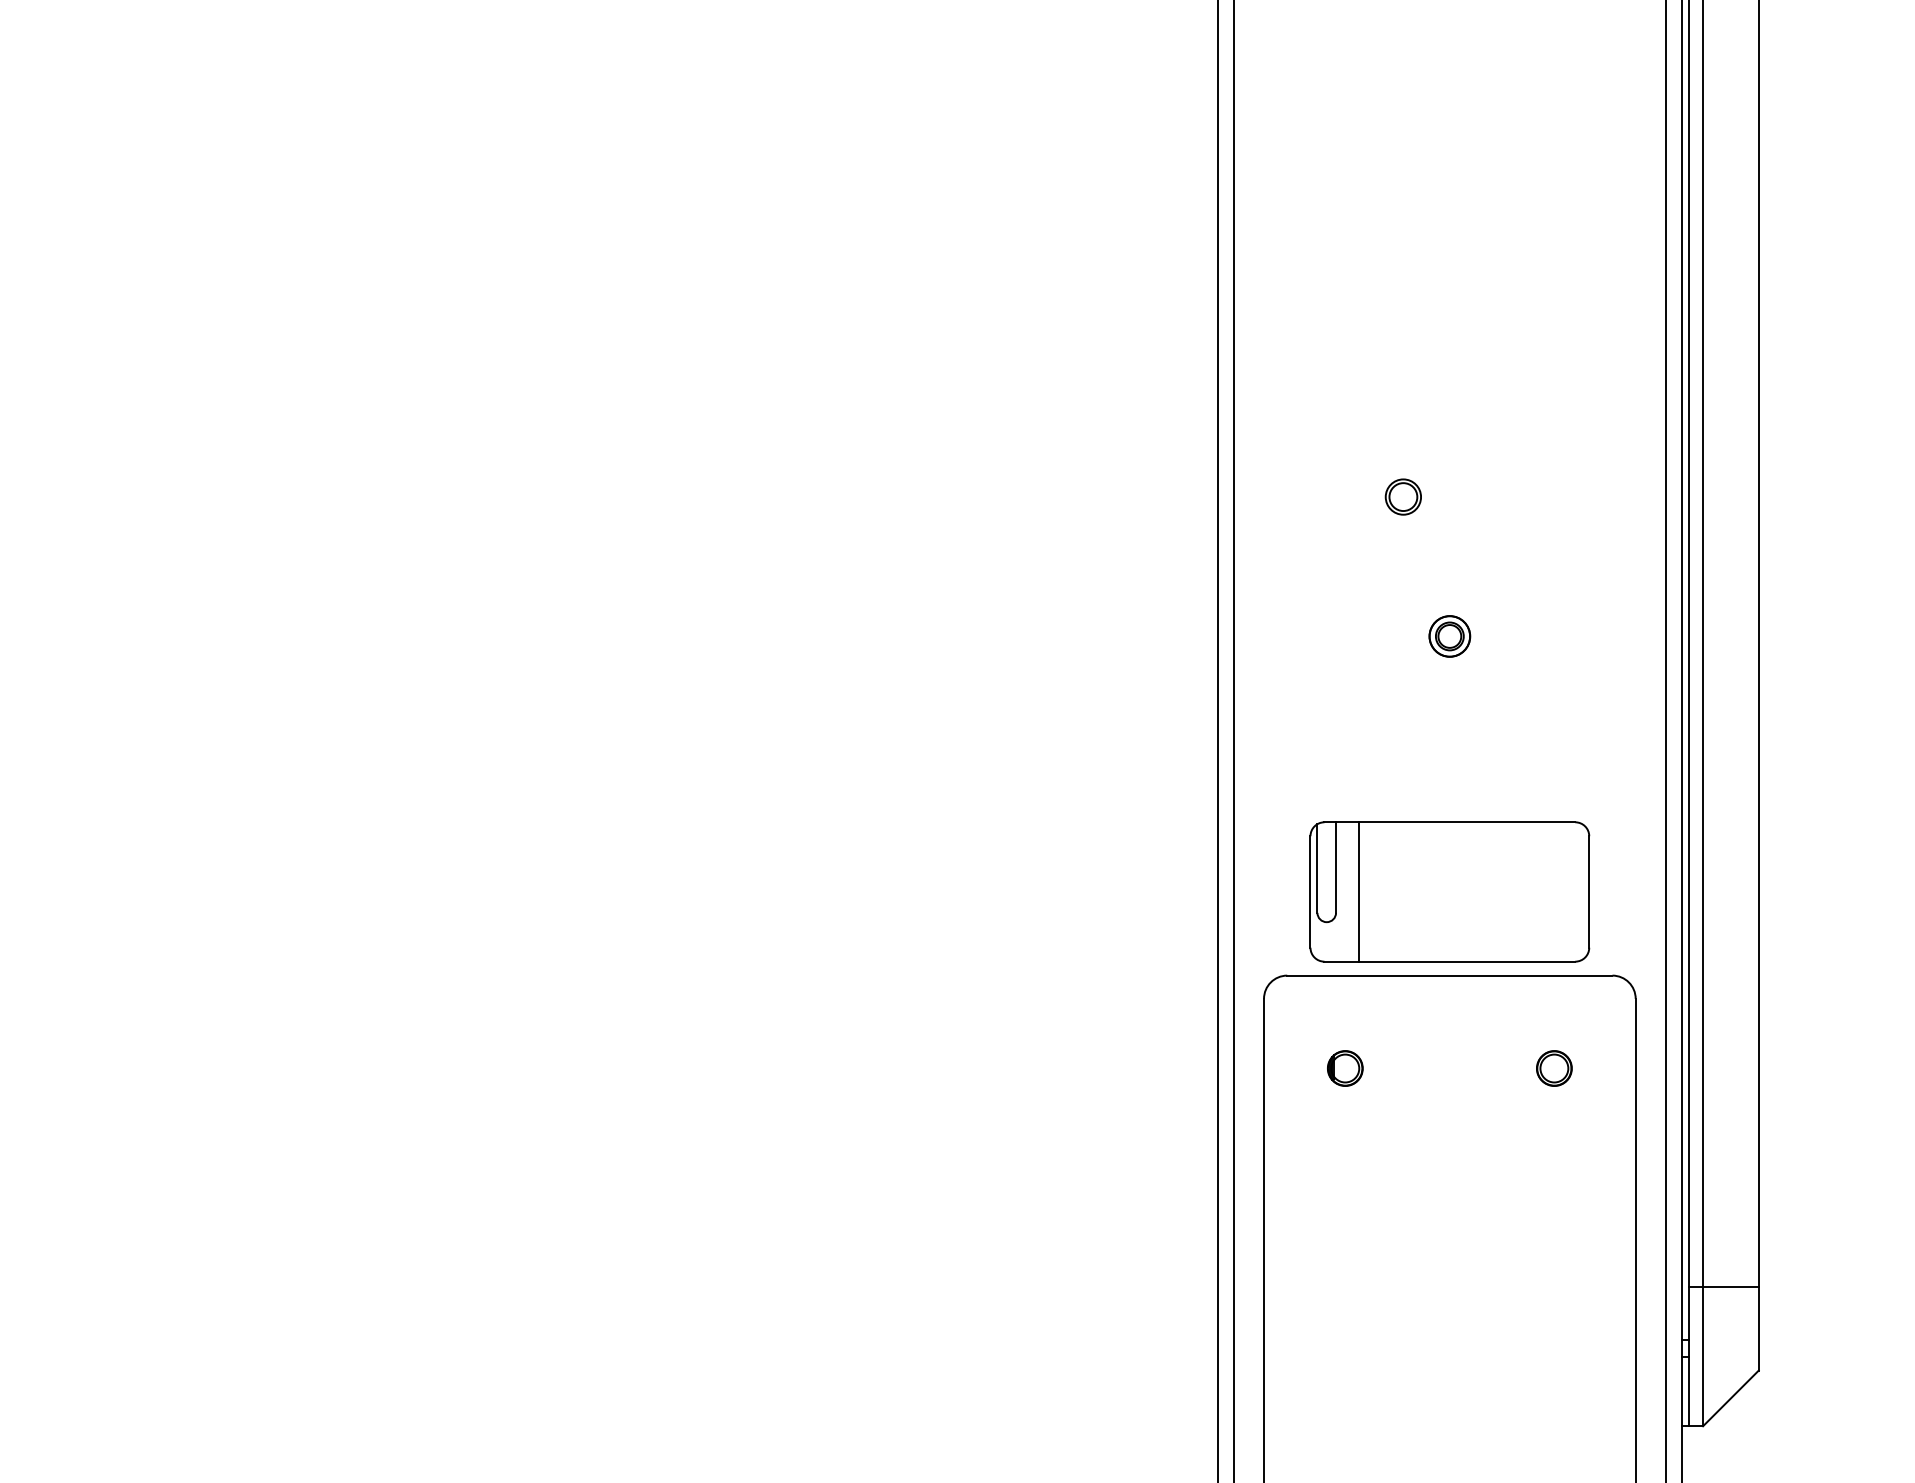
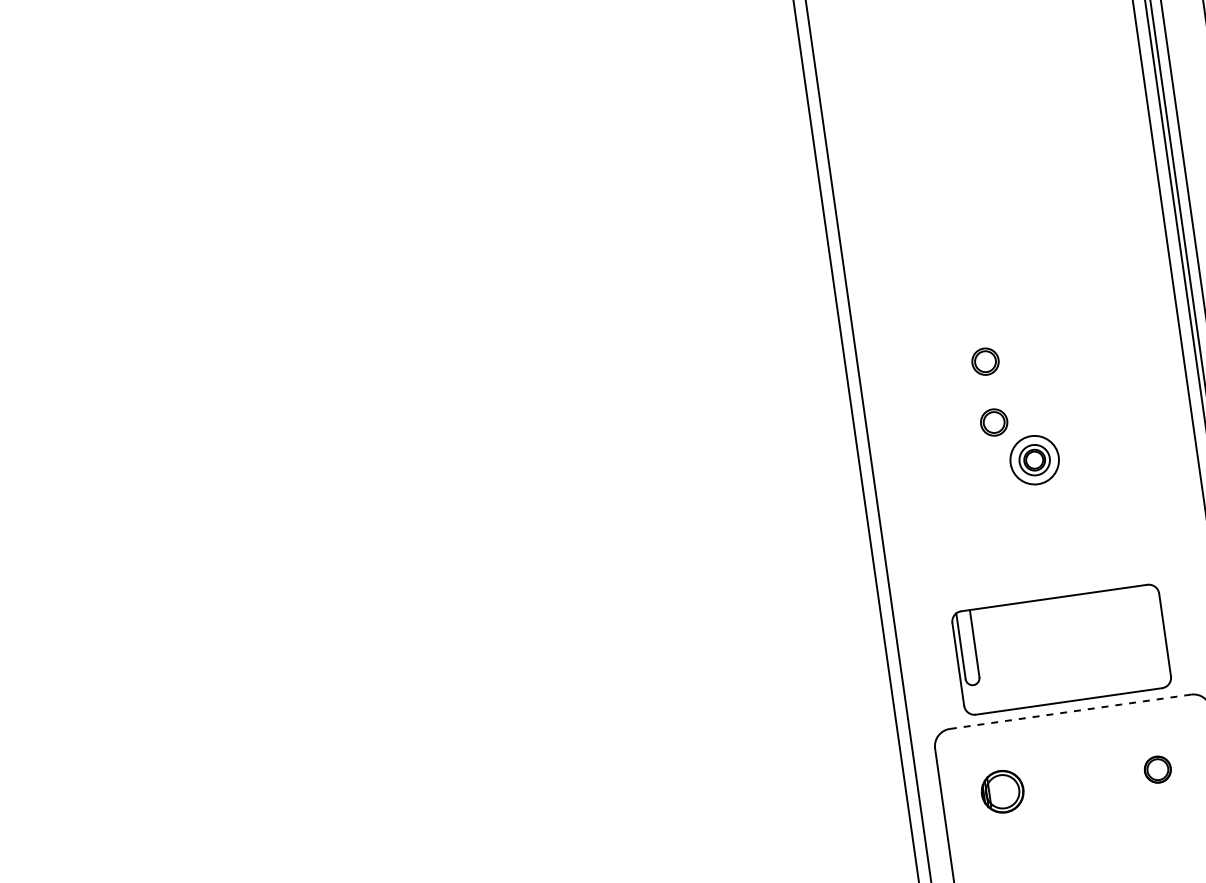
part: (1402, 578) -> (993, 422), added
circle: (1449, 636) -> (1034, 460), size x1.6
line: (1359, 891) -> (994, 658), removed
line: (1449, 975) -> (1070, 711), solid -> dashed
part: (1345, 1068) -> (1002, 791), size x1.6

